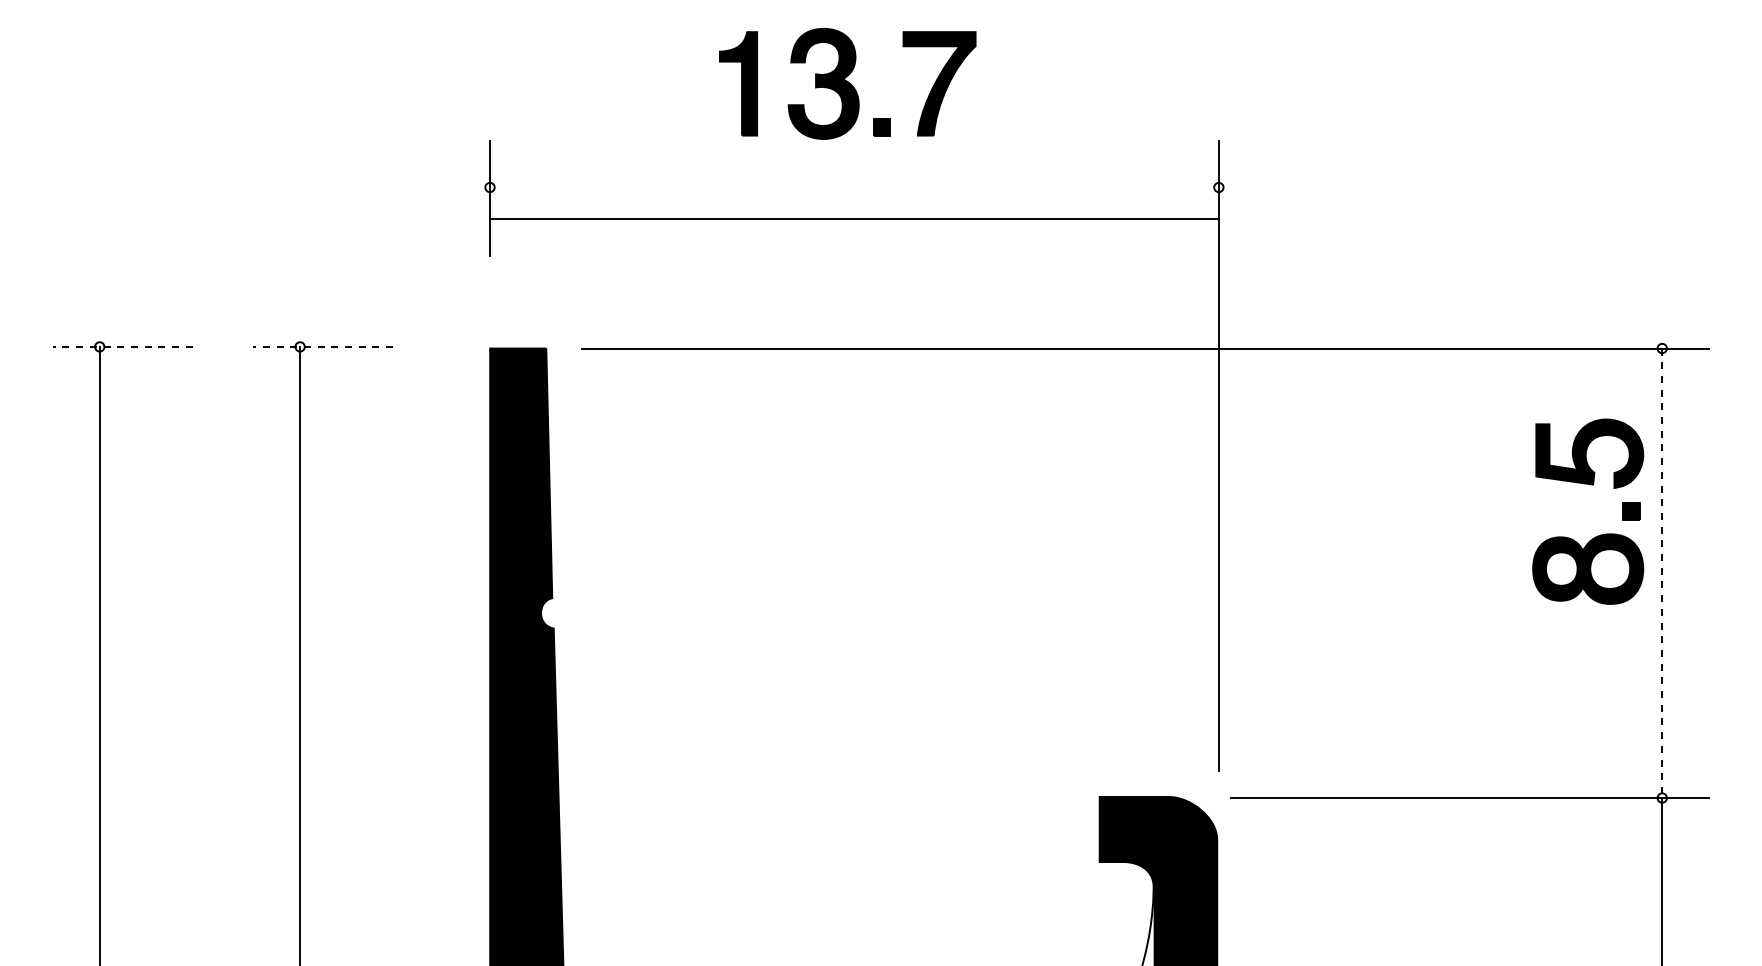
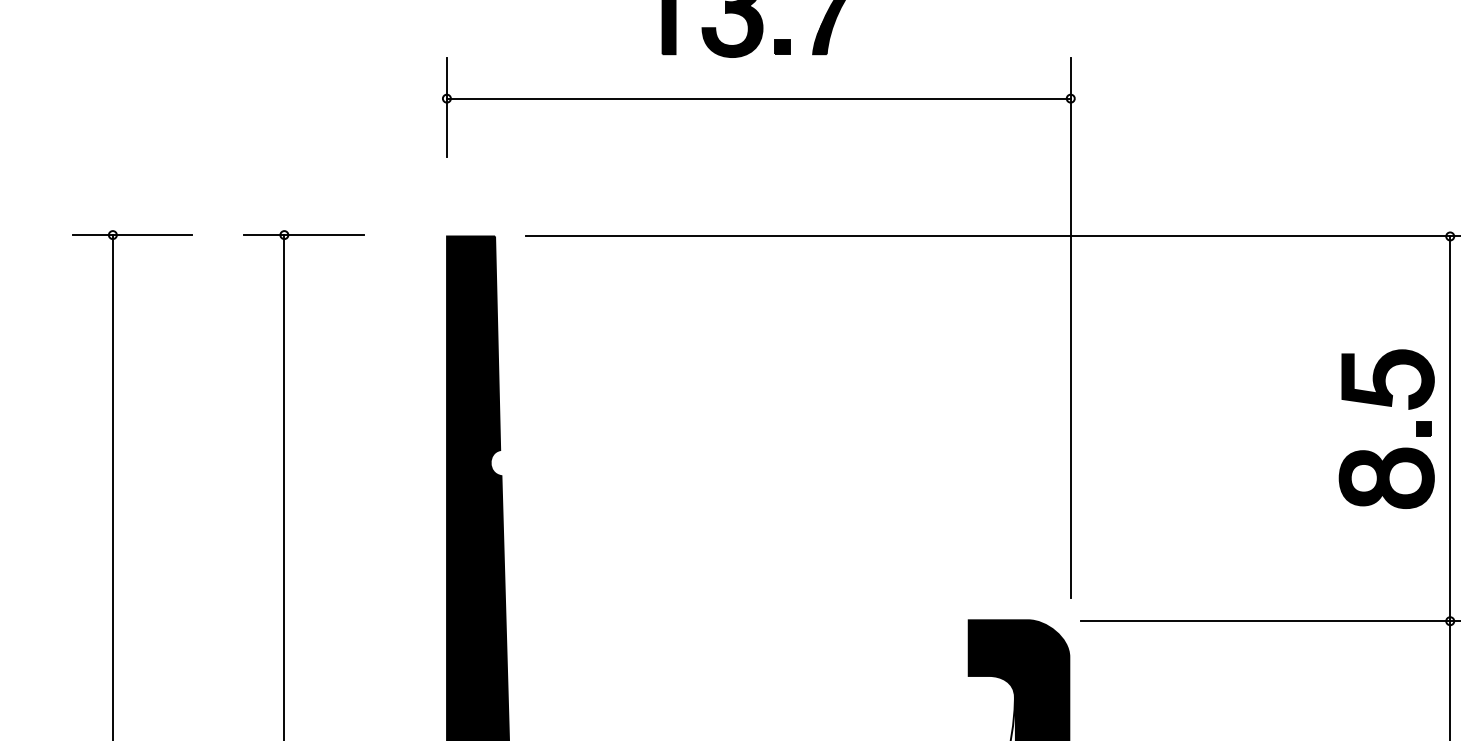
line: (854, 219) -> (758, 98), moved
line: (122, 346) -> (132, 234), dashed -> solid
line: (323, 346) -> (304, 234), dashed -> solid
part: (1597, 535) -> (1394, 449), moved
line: (1662, 573) -> (1450, 429), dashed -> solid

